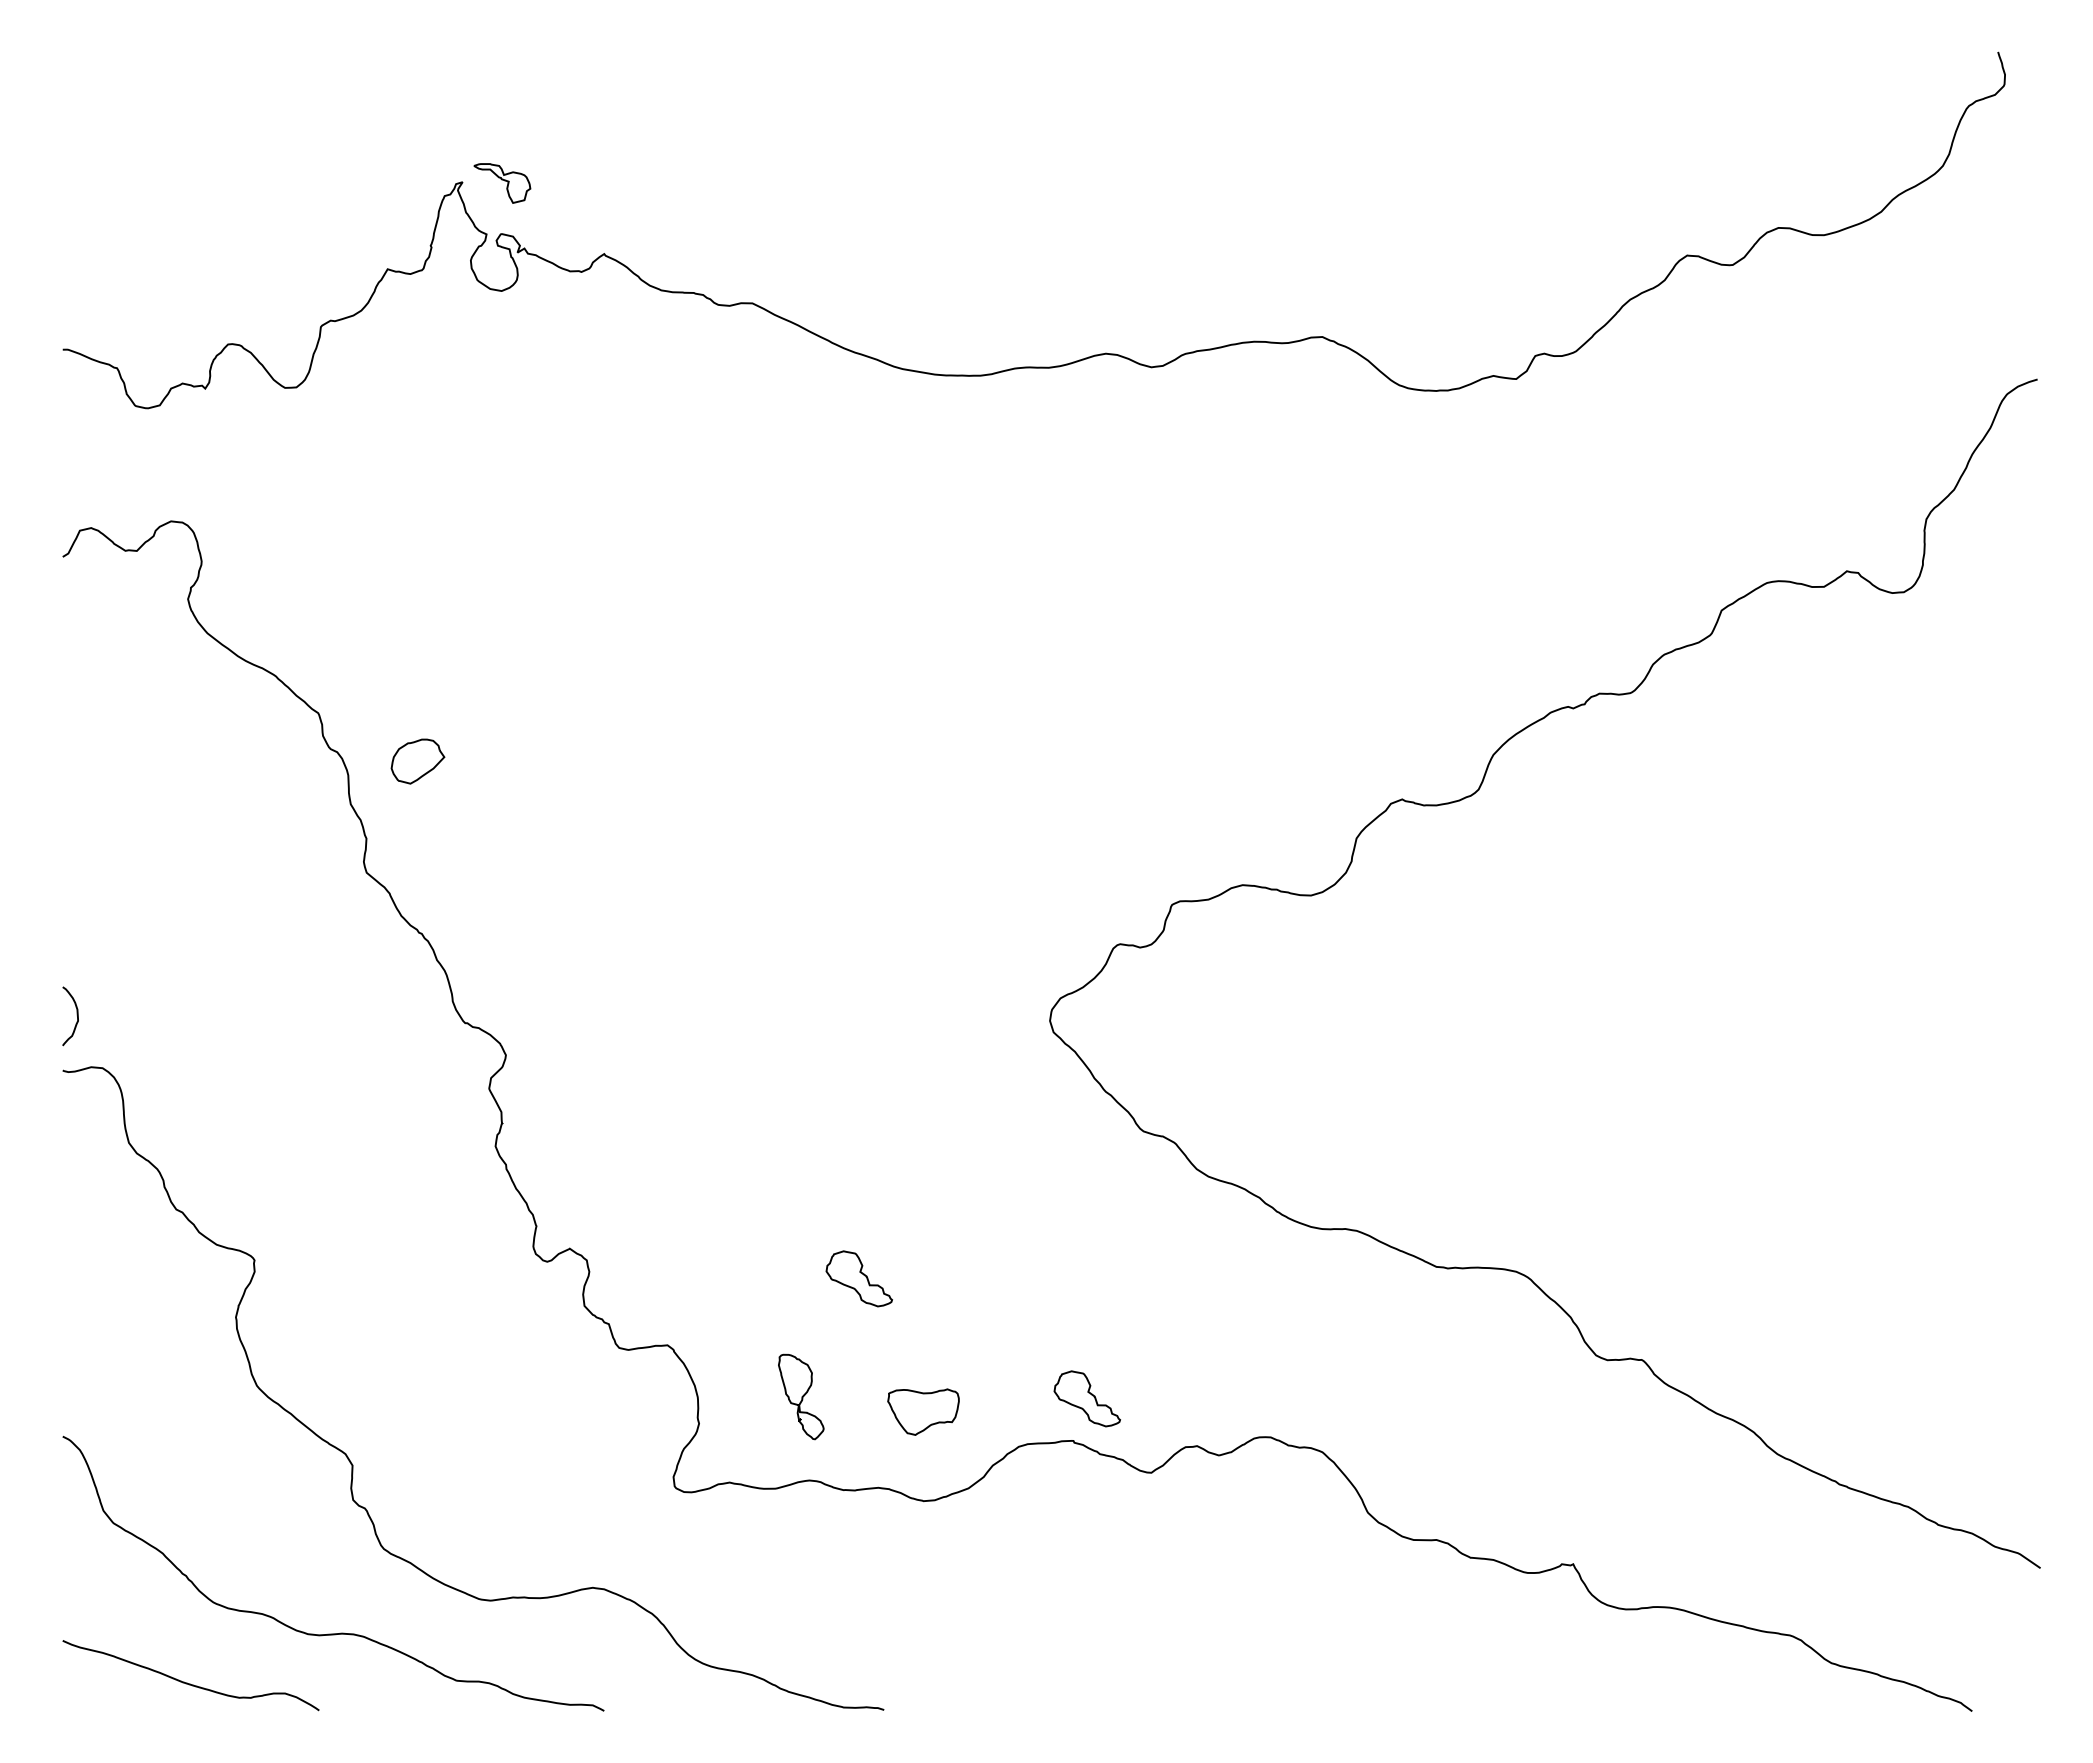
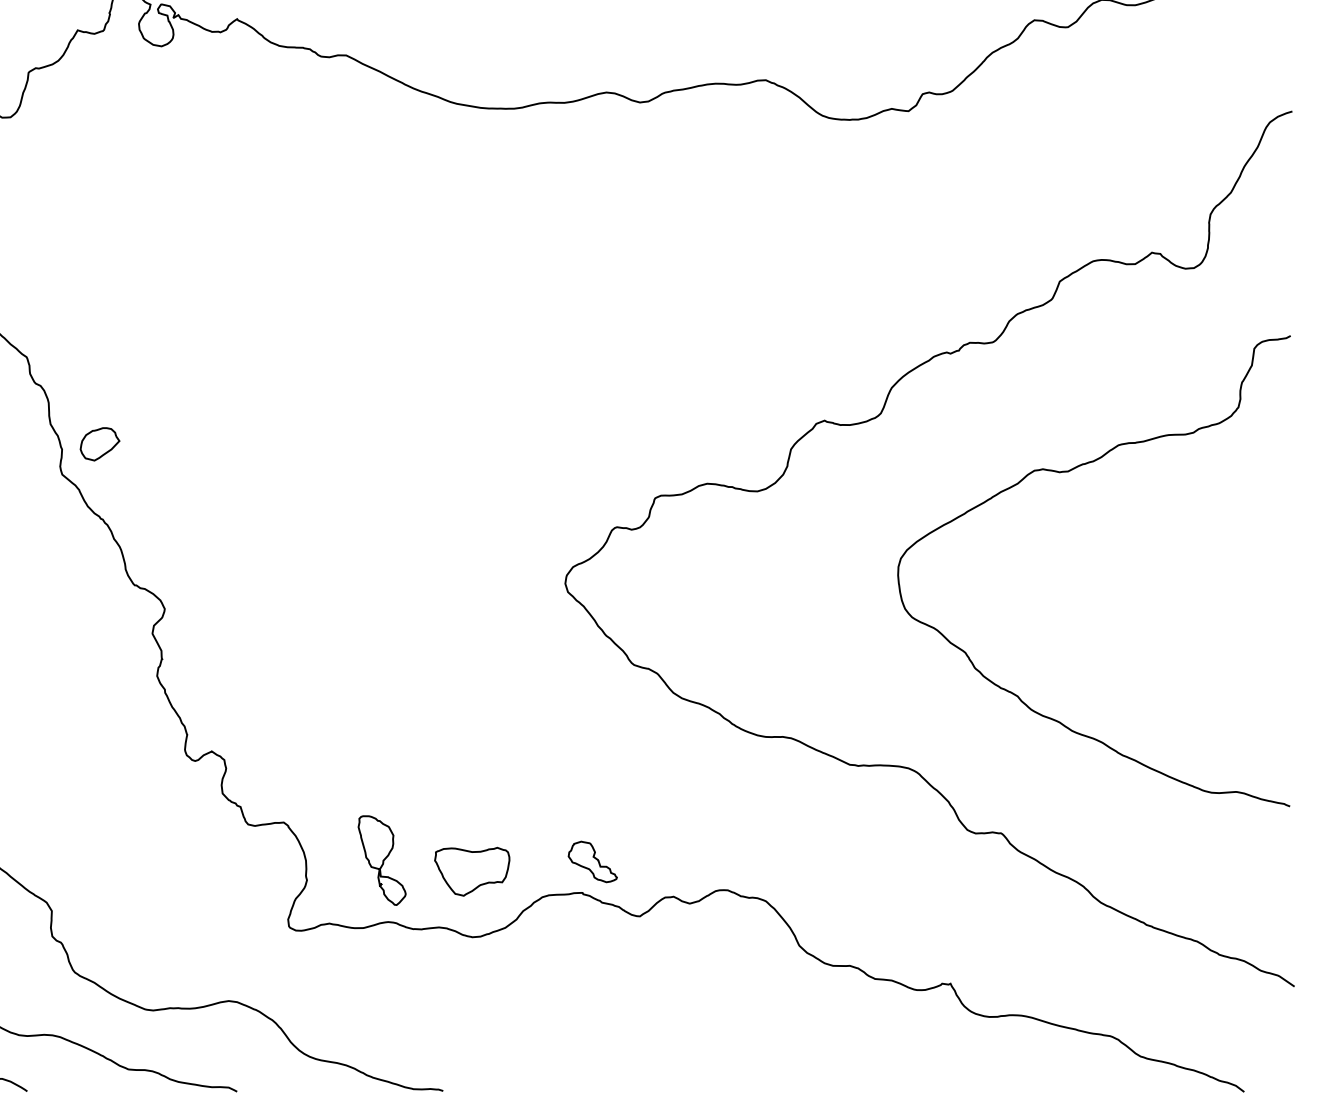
part: (417, 761) -> (99, 444), moved
curve: (1733, 869) -> (1068, 472), added
part: (858, 1278) -> (424, 773), removed
part: (801, 1396) -> (382, 860), size x1.43
part: (923, 1411) -> (472, 871), size x1.43

